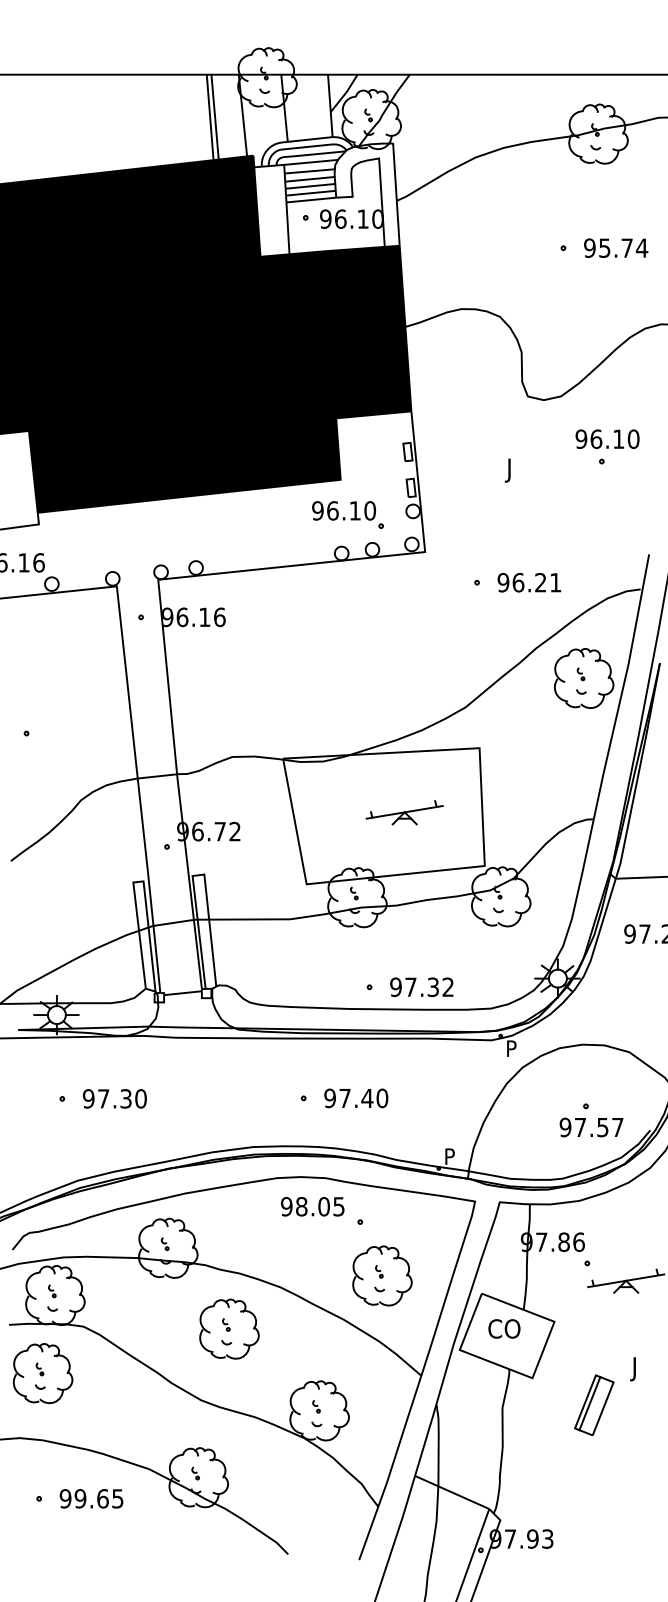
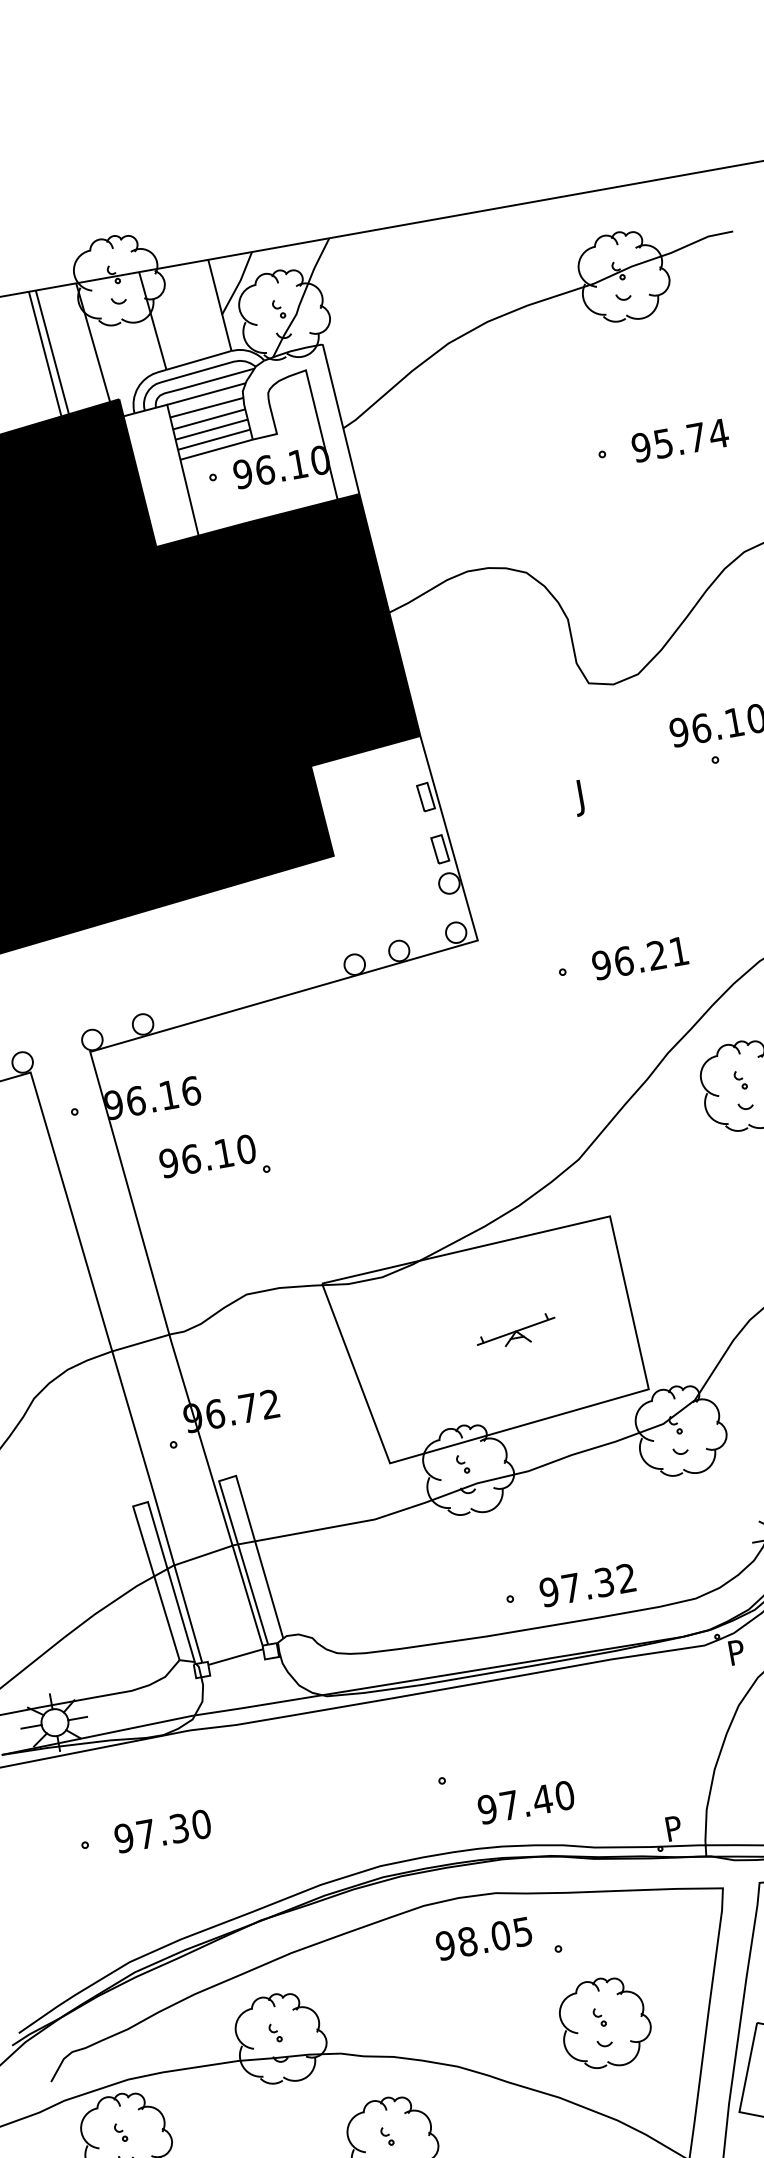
part: (347, 514) -> (213, 1160), moved
part: (404, 812) -> (515, 1331), size x0.7
text: (356, 1098) -> (526, 1802), moved

